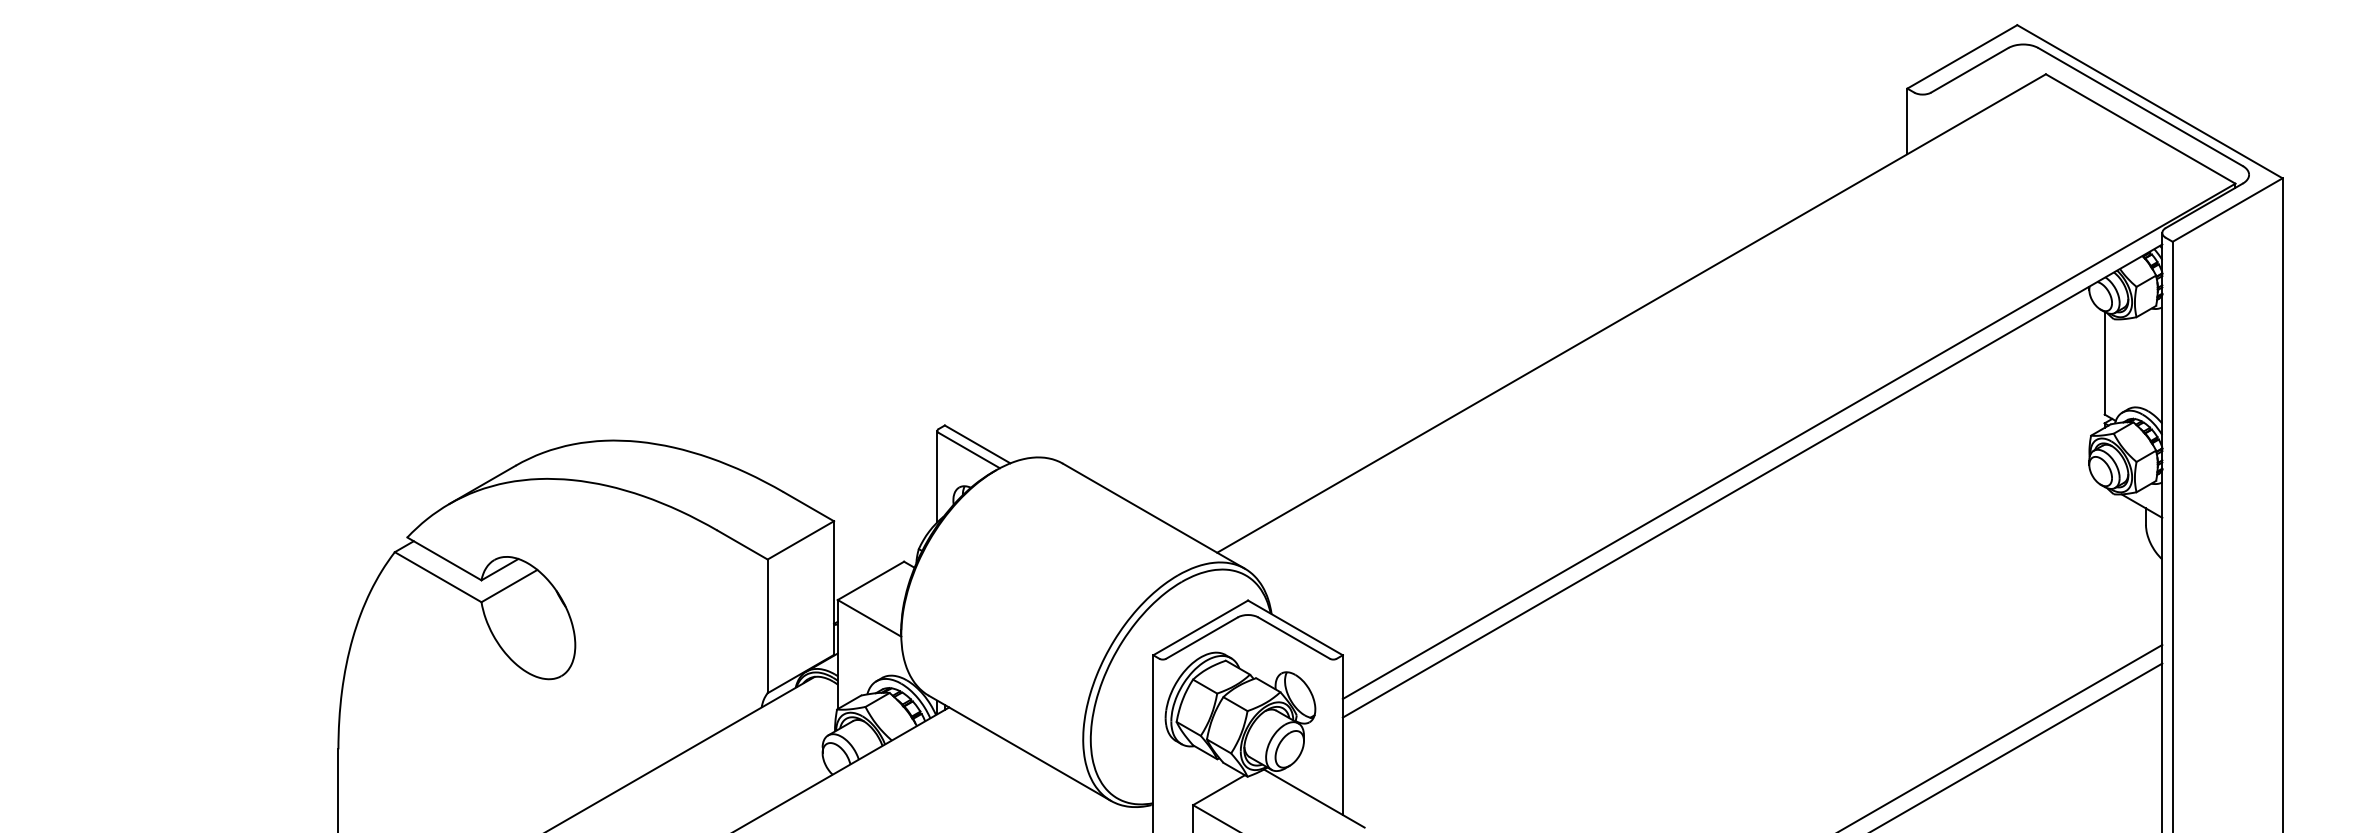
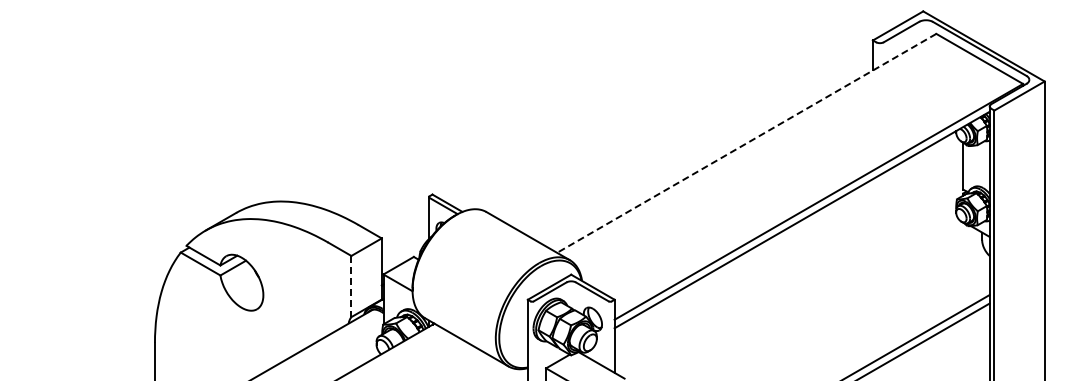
line: (1631, 313) -> (746, 143), solid -> dashed
line: (767, 626) -> (351, 286), solid -> dashed

